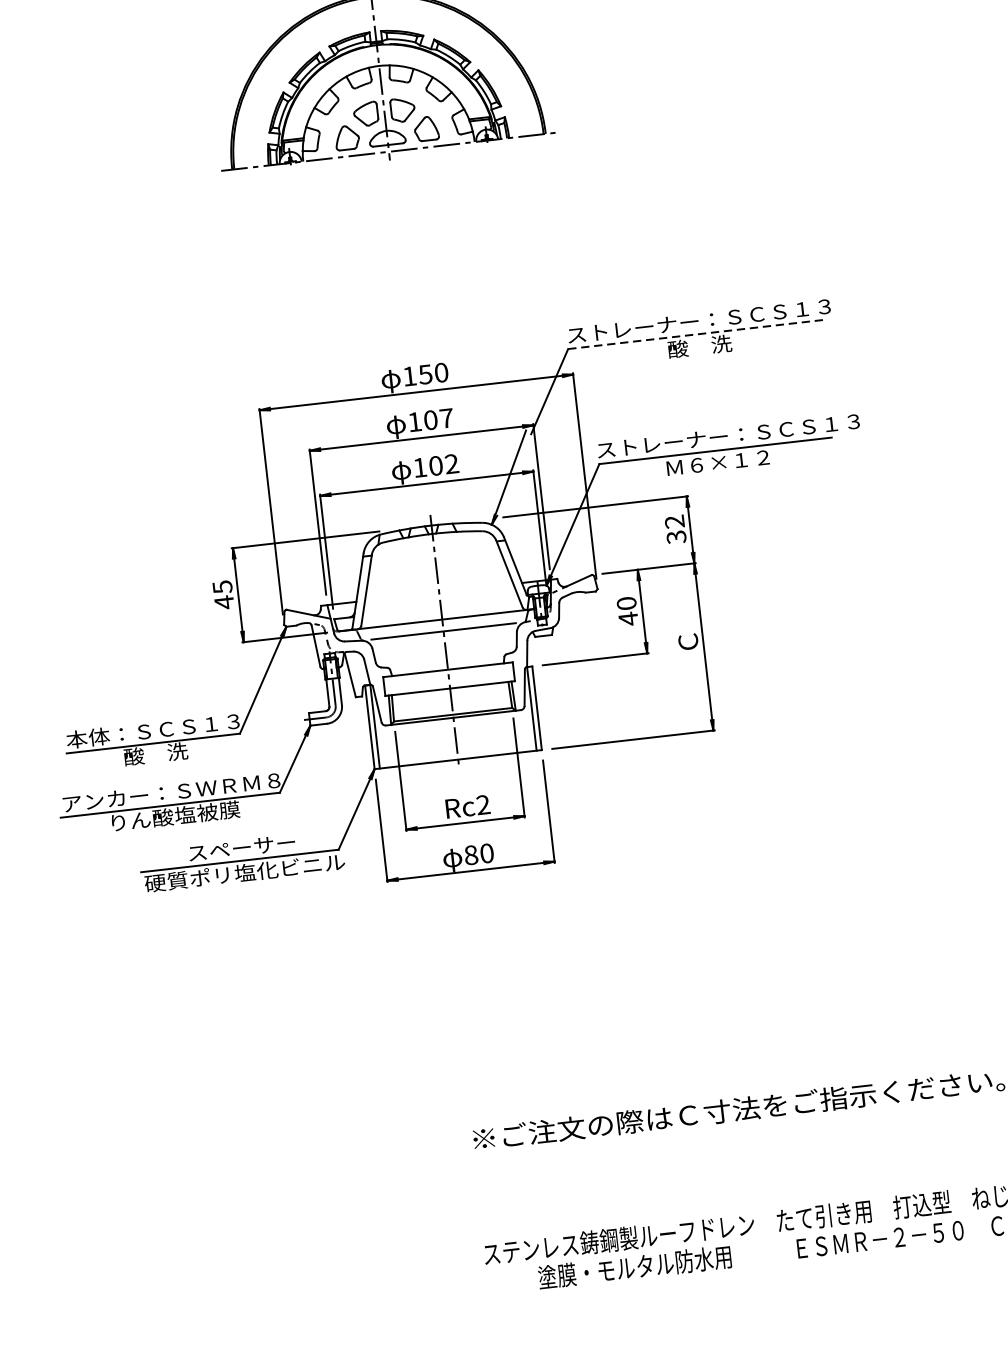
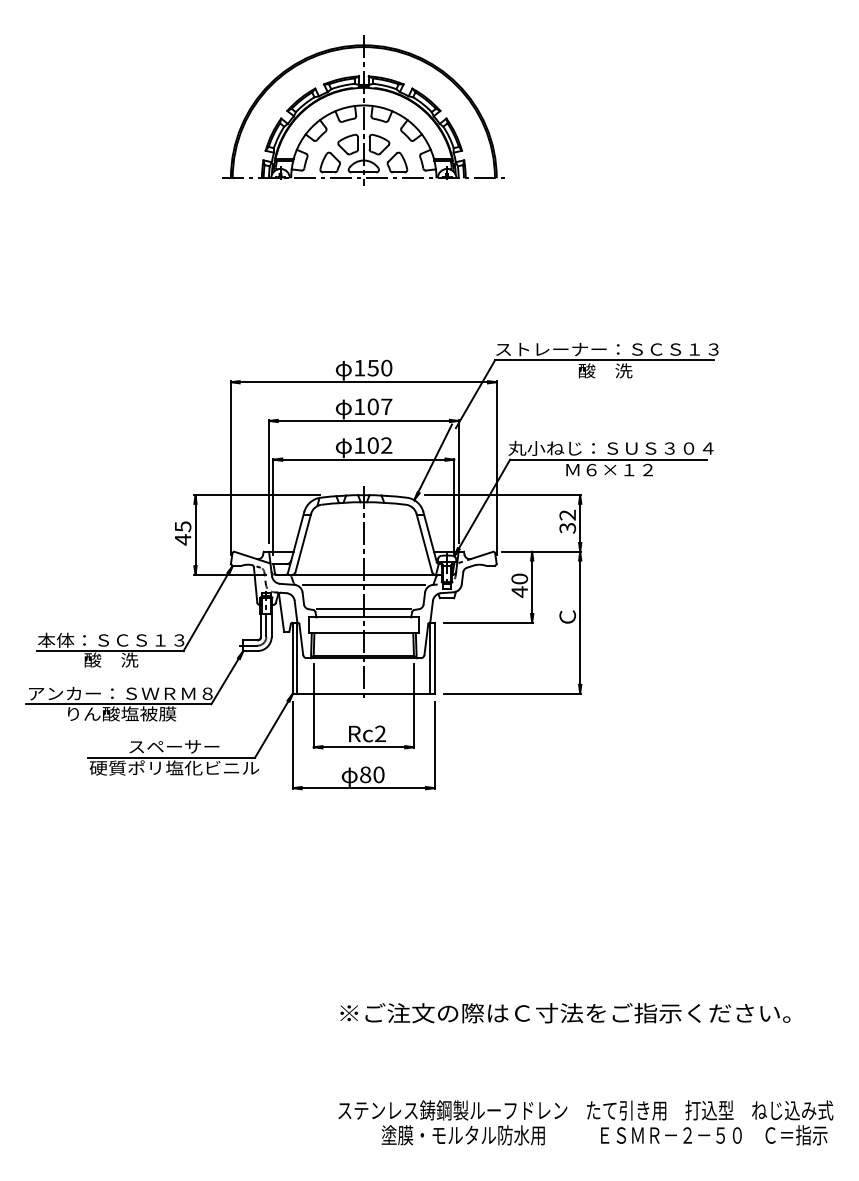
line: (697, 334) -> (604, 360), dashed -> solid
text: (726, 435) -> (619, 447), ストレーナー：ＳＣＳ１３ -> 丸小ねじ：ＳＵＳ３０４
line: (446, 660) -> (363, 609), added

